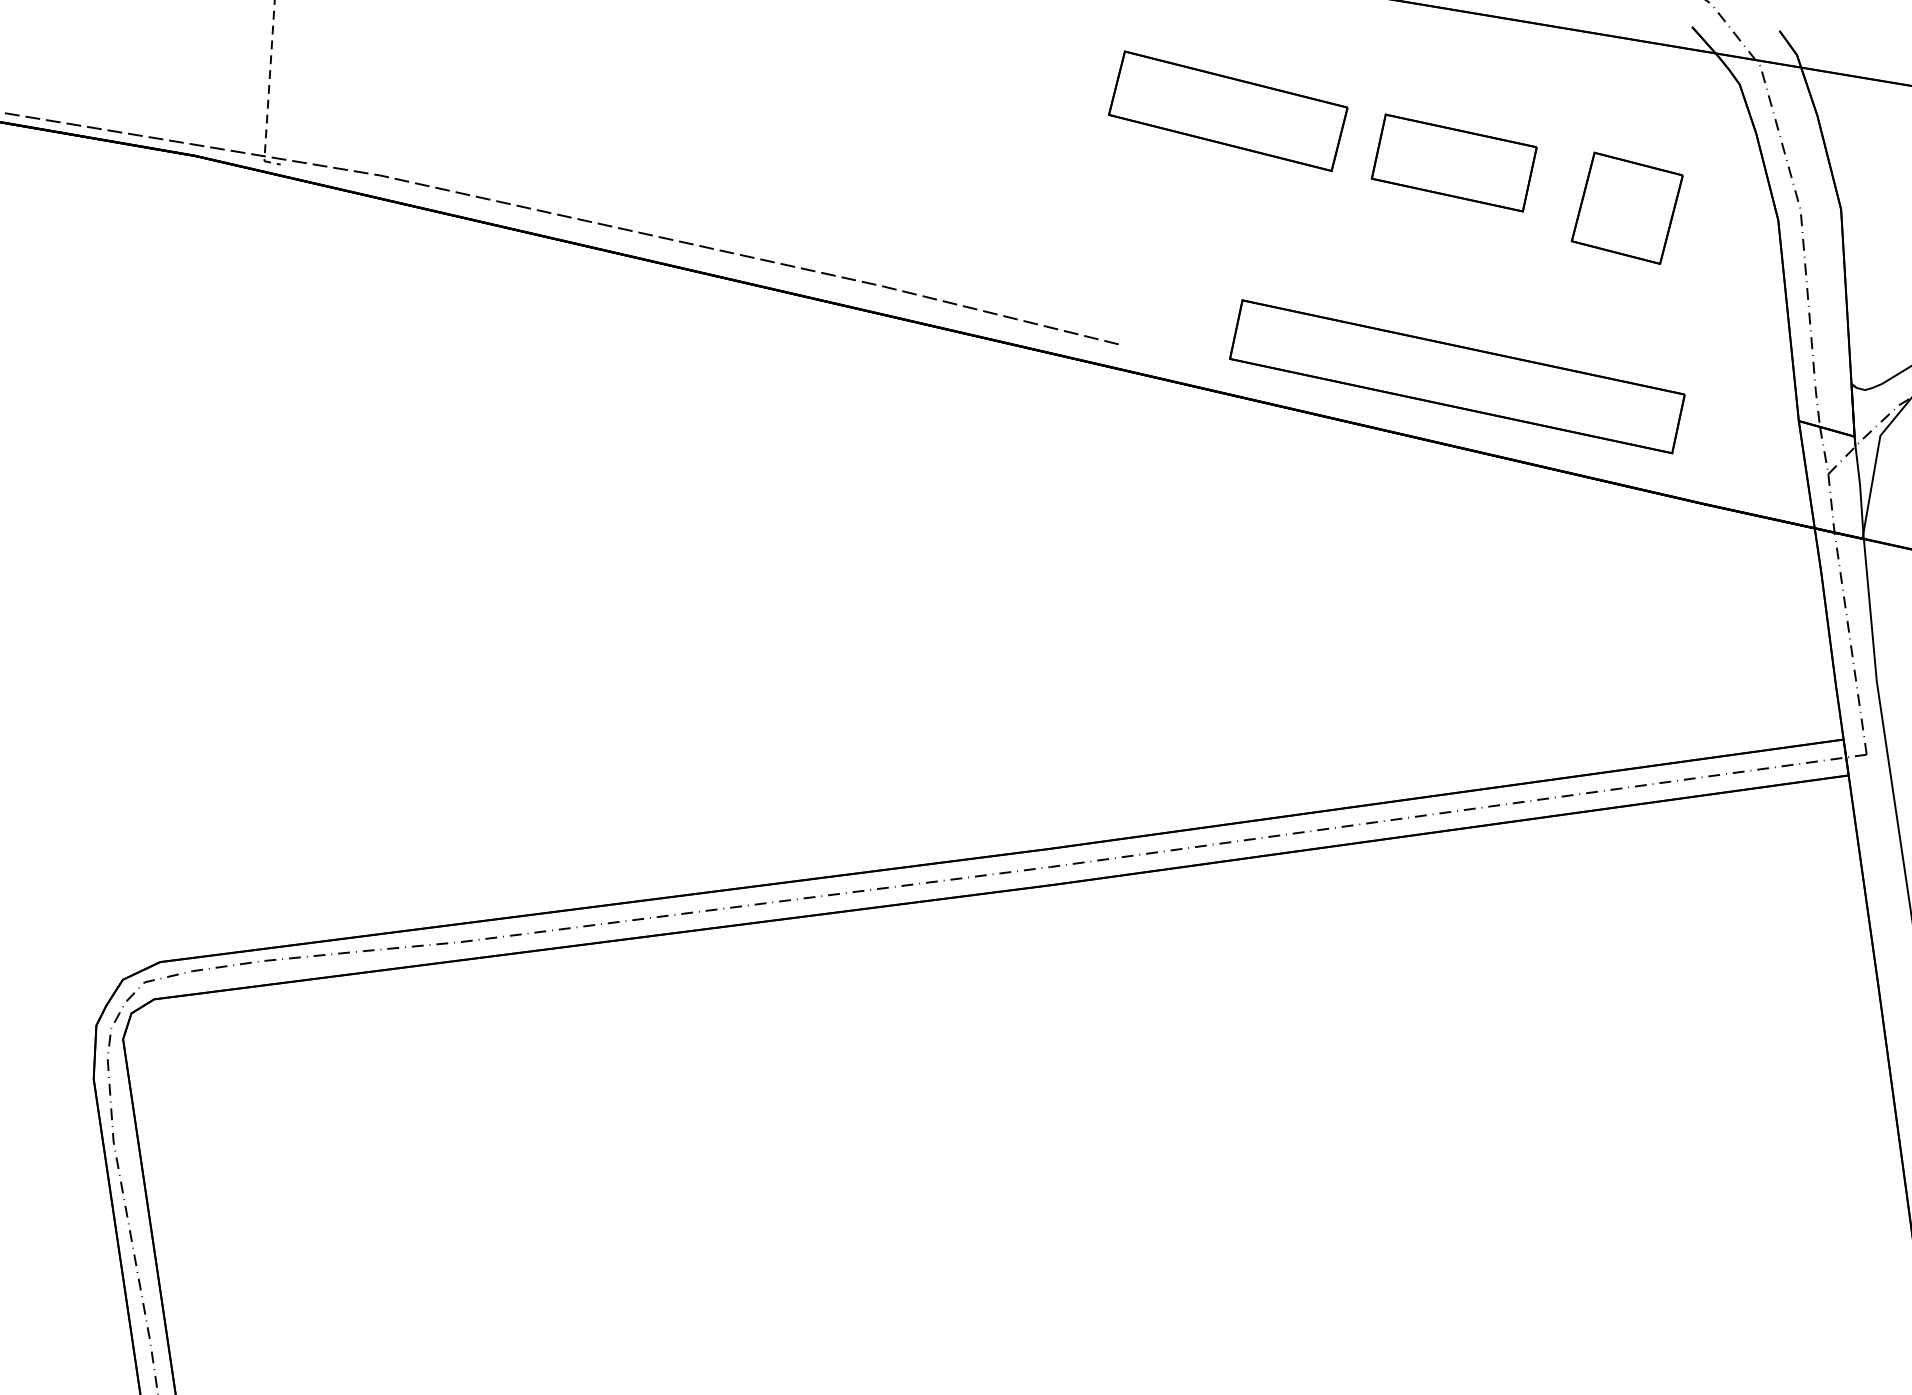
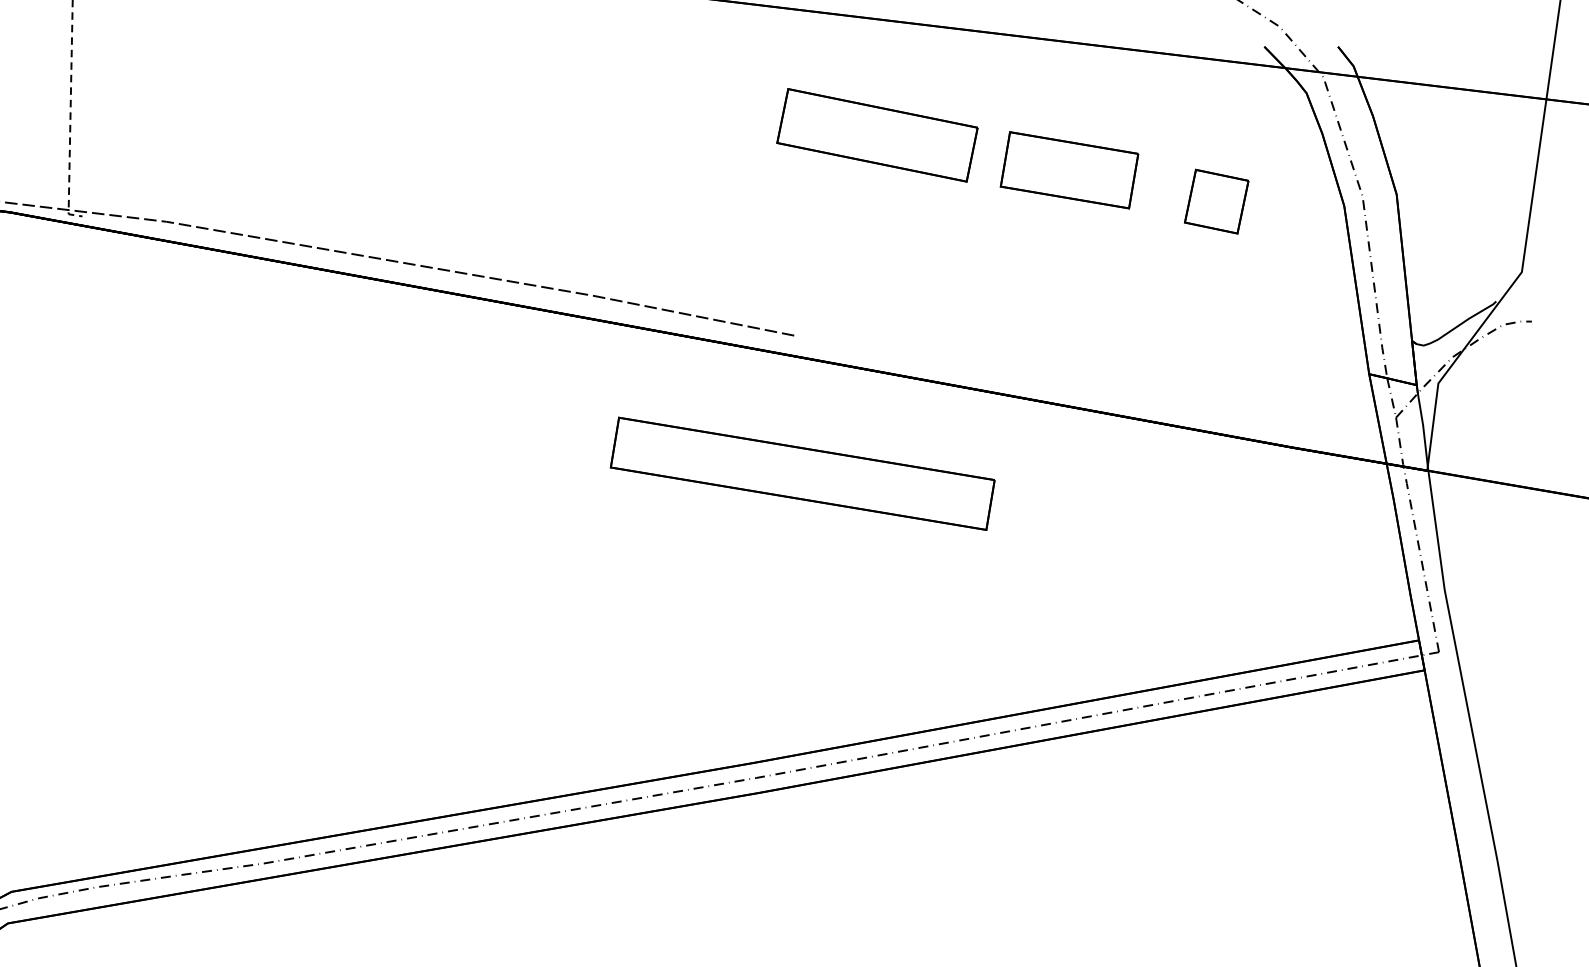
part: (1626, 207) -> (1216, 201), size x0.7
part: (1457, 376) -> (802, 473), moved

